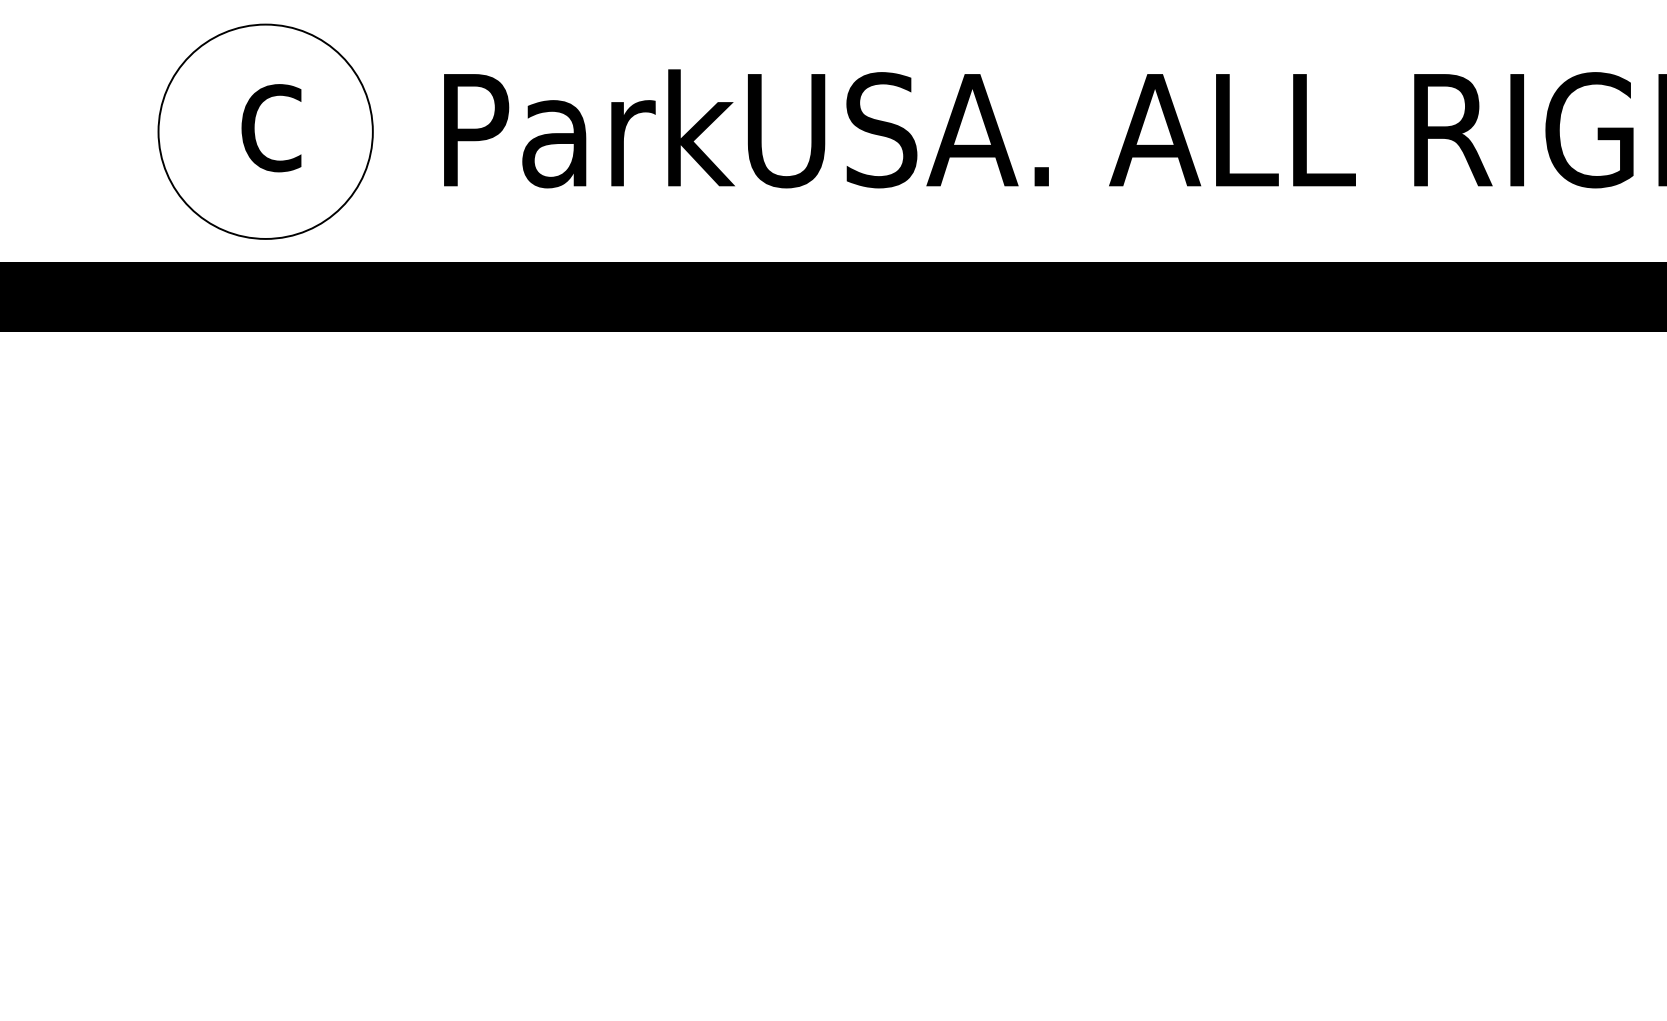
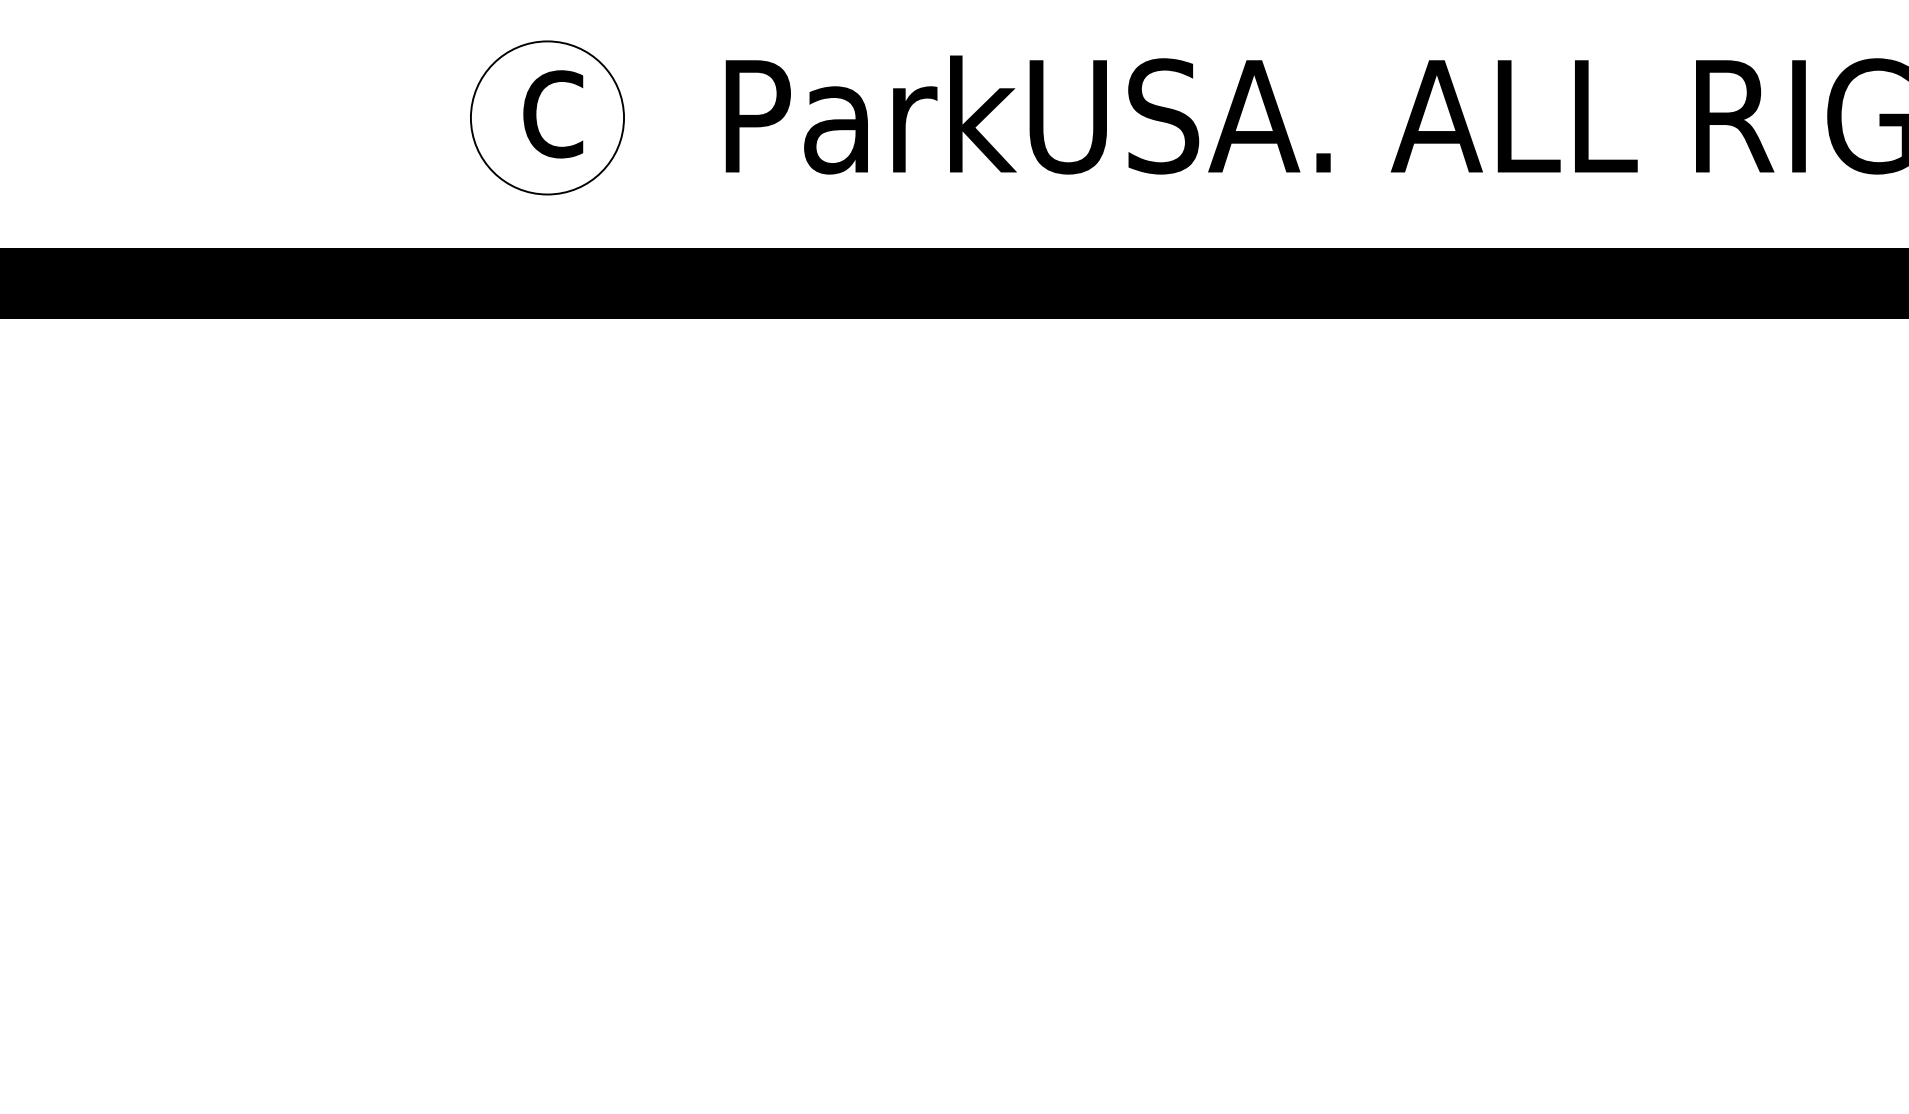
circle: (265, 131) -> (547, 117), size x0.71

